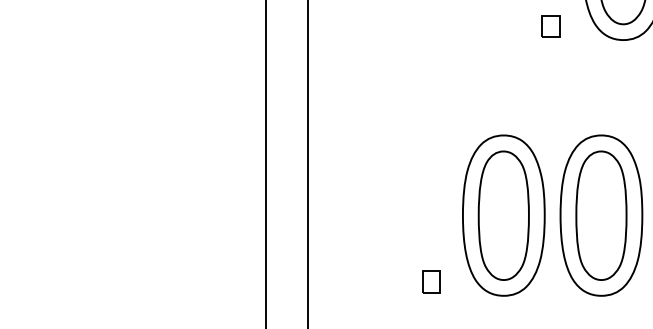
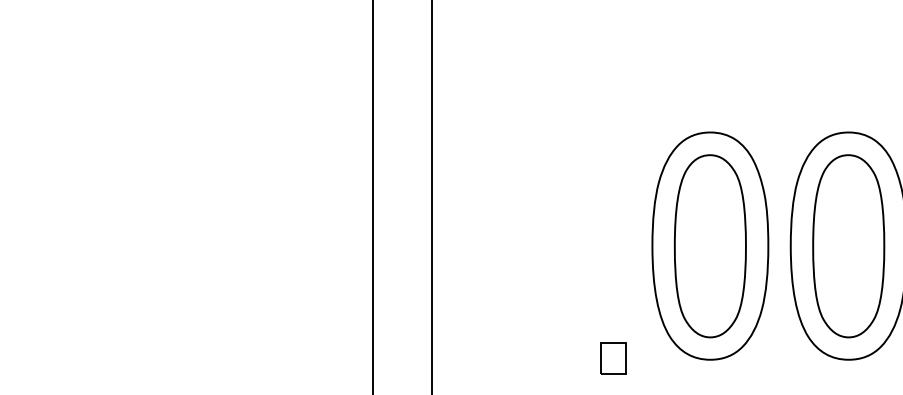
part: (431, 281) -> (613, 357), moved

